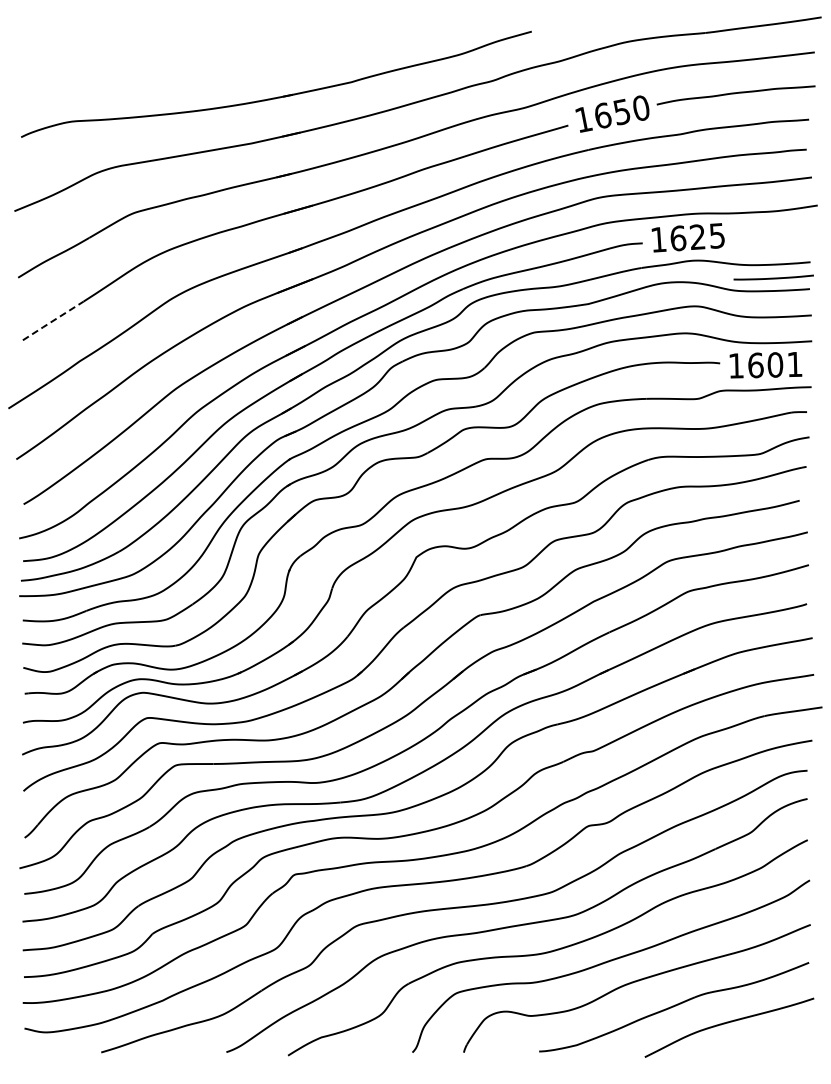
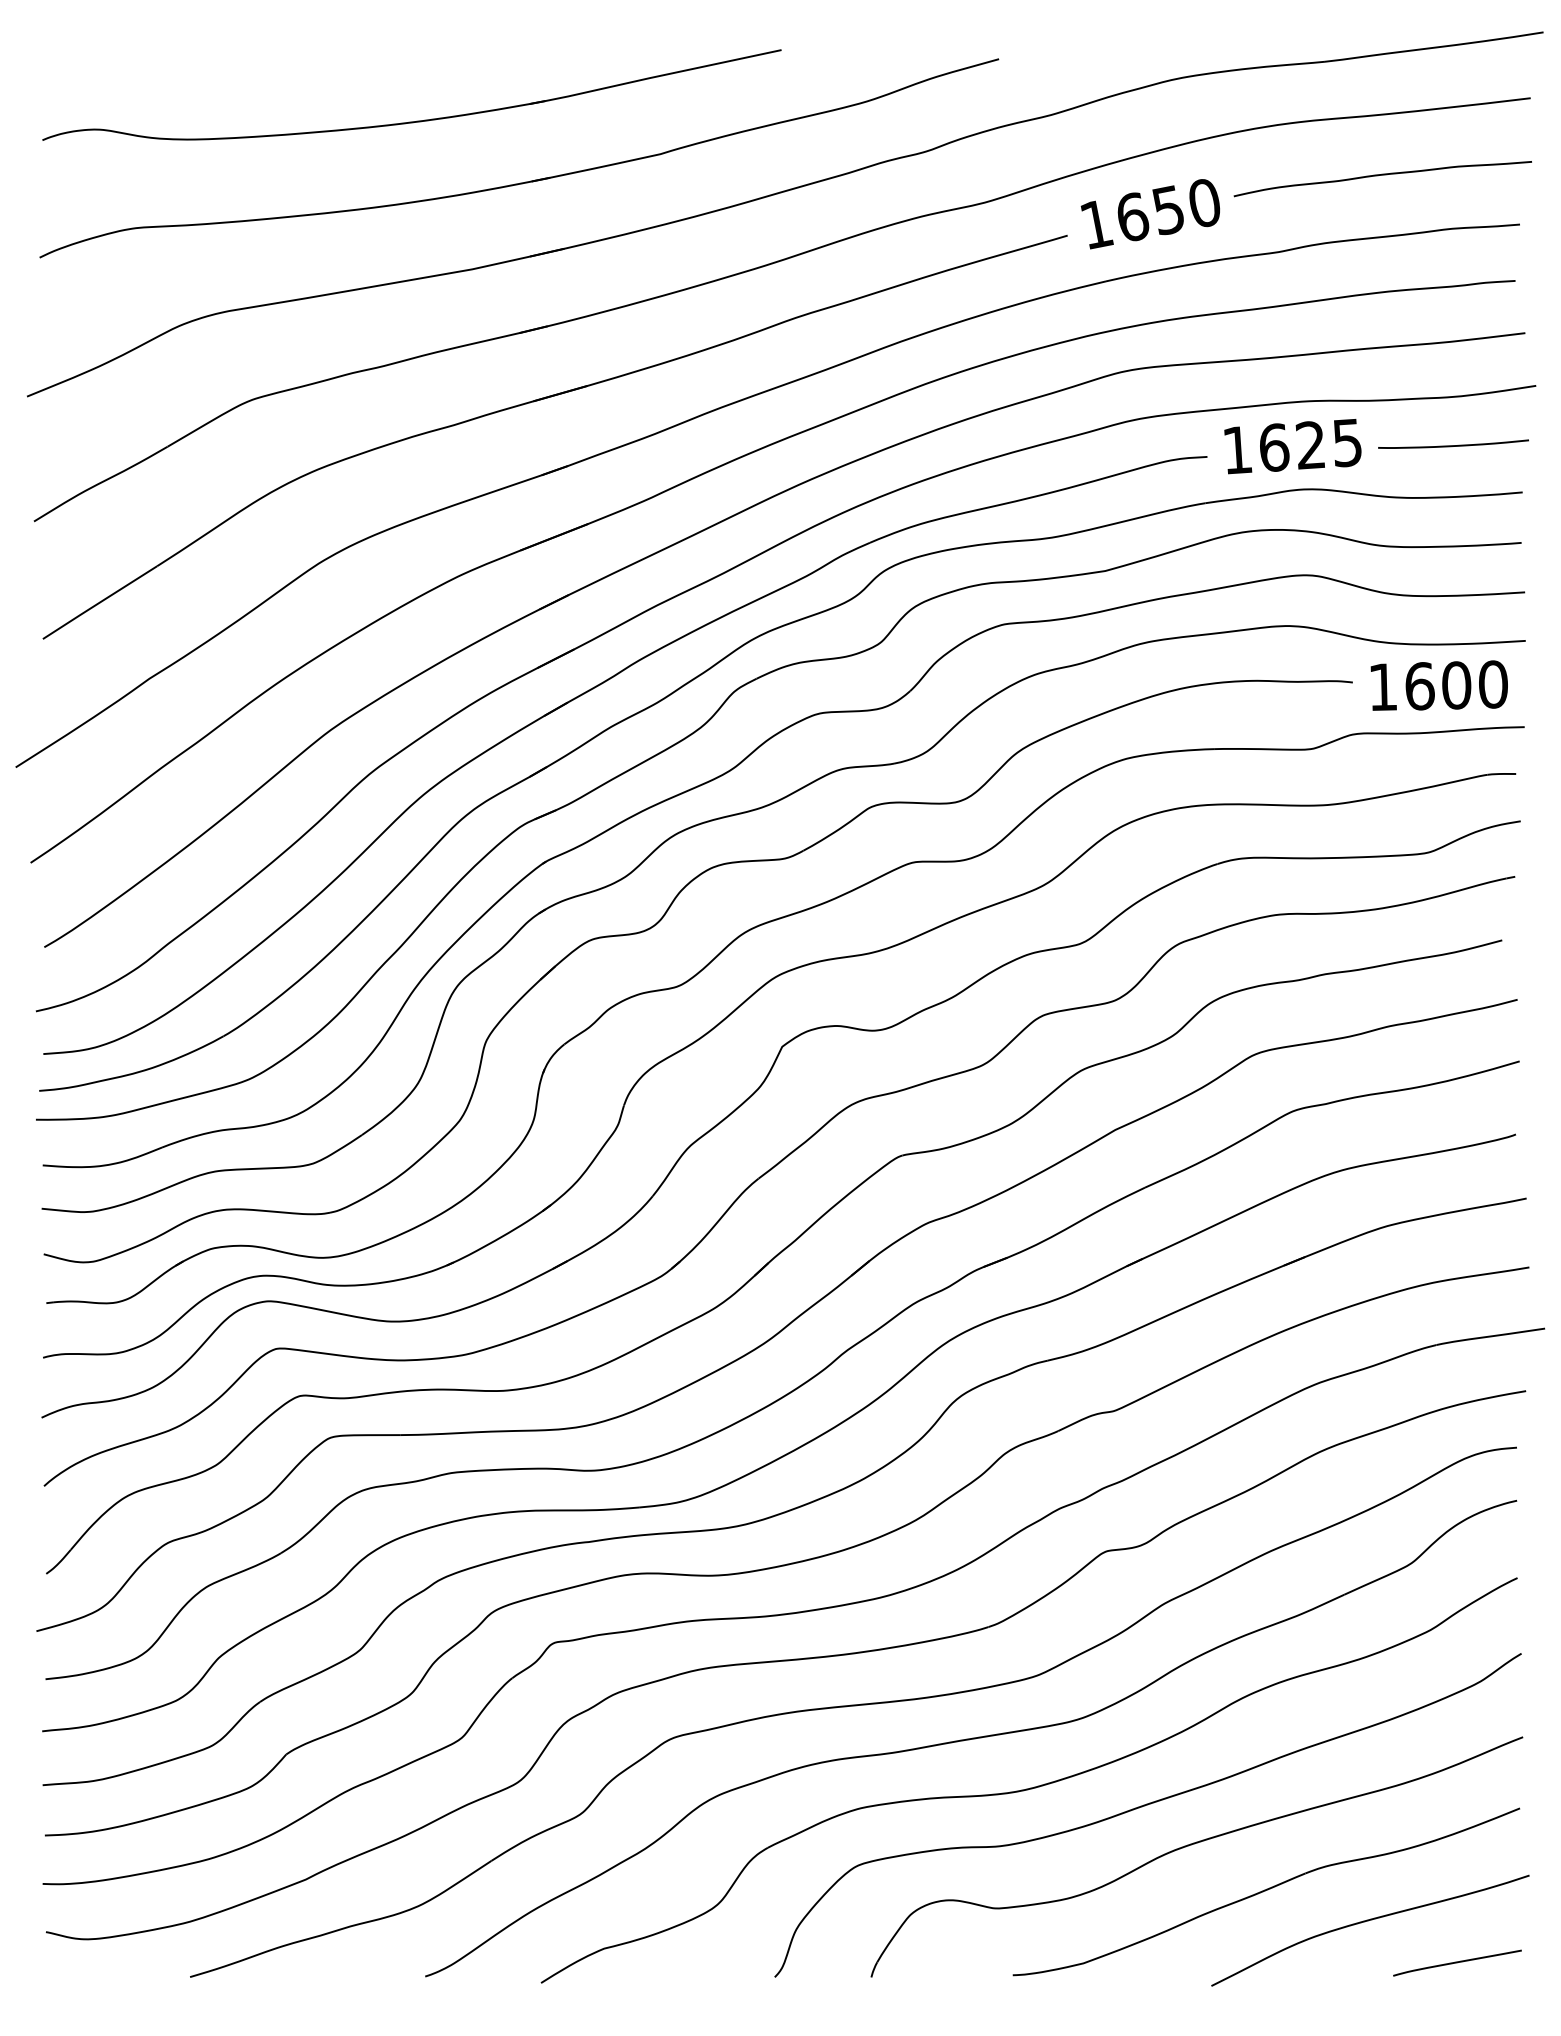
part: (223, 63) -> (419, 119), added
line: (773, 277) -> (1453, 444), moved
line: (53, 320) -> (100, 601), dashed -> solid
text: (794, 364) -> (1492, 684), 1601 -> 1600
line: (775, 1044) -> (1456, 1962), added

